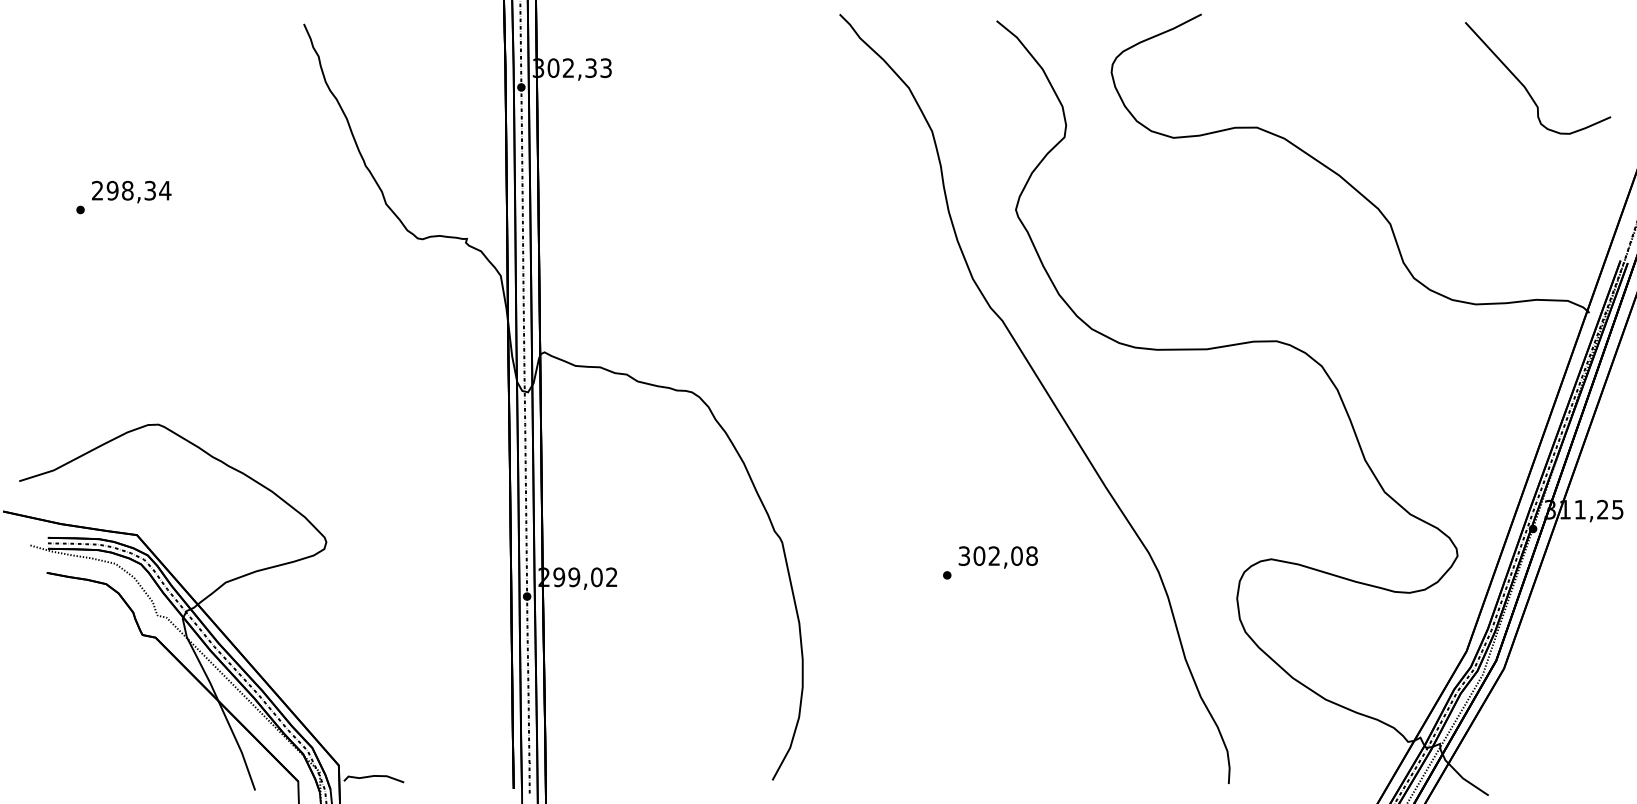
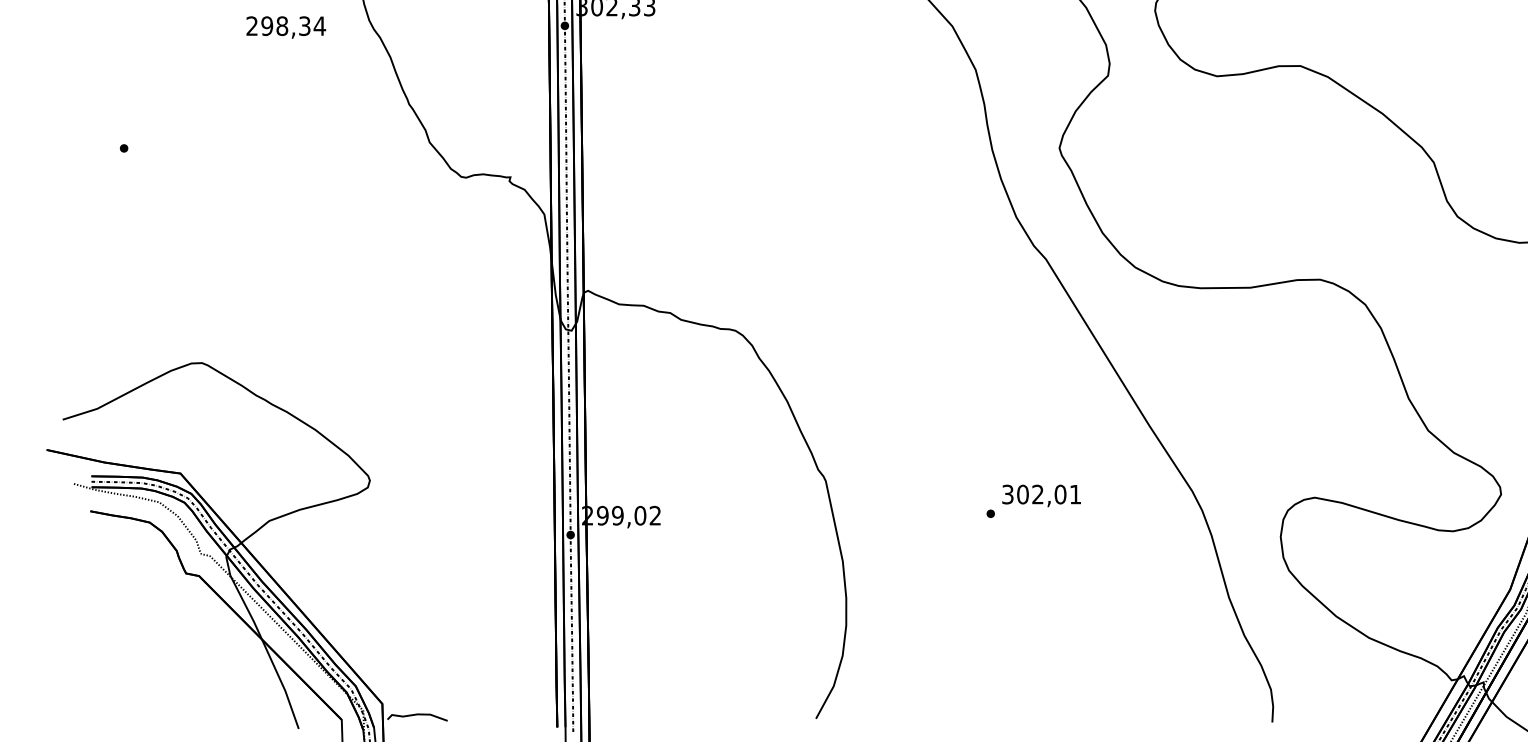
text: (131, 191) -> (286, 26), moved
text: (1031, 555) -> (1075, 493), 302,08 -> 302,01

